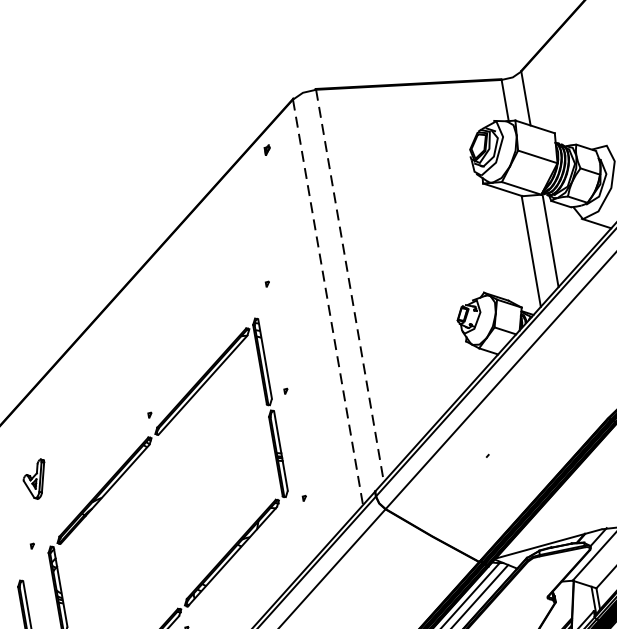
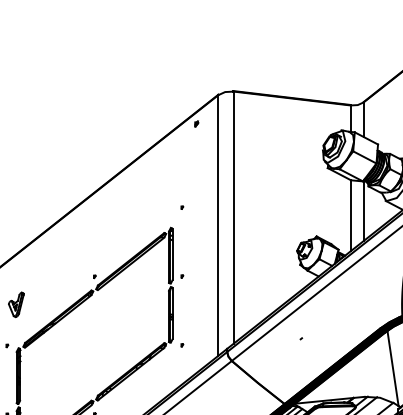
line: (349, 287) -> (233, 218), dashed -> solid
line: (328, 303) -> (218, 226), dashed -> solid

